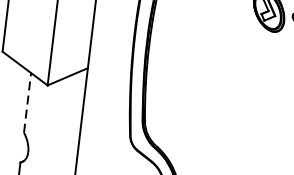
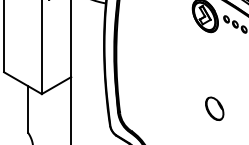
line: (28, 101) -> (28, 108), dashed -> solid
part: (266, 130) -> (214, 108), added

